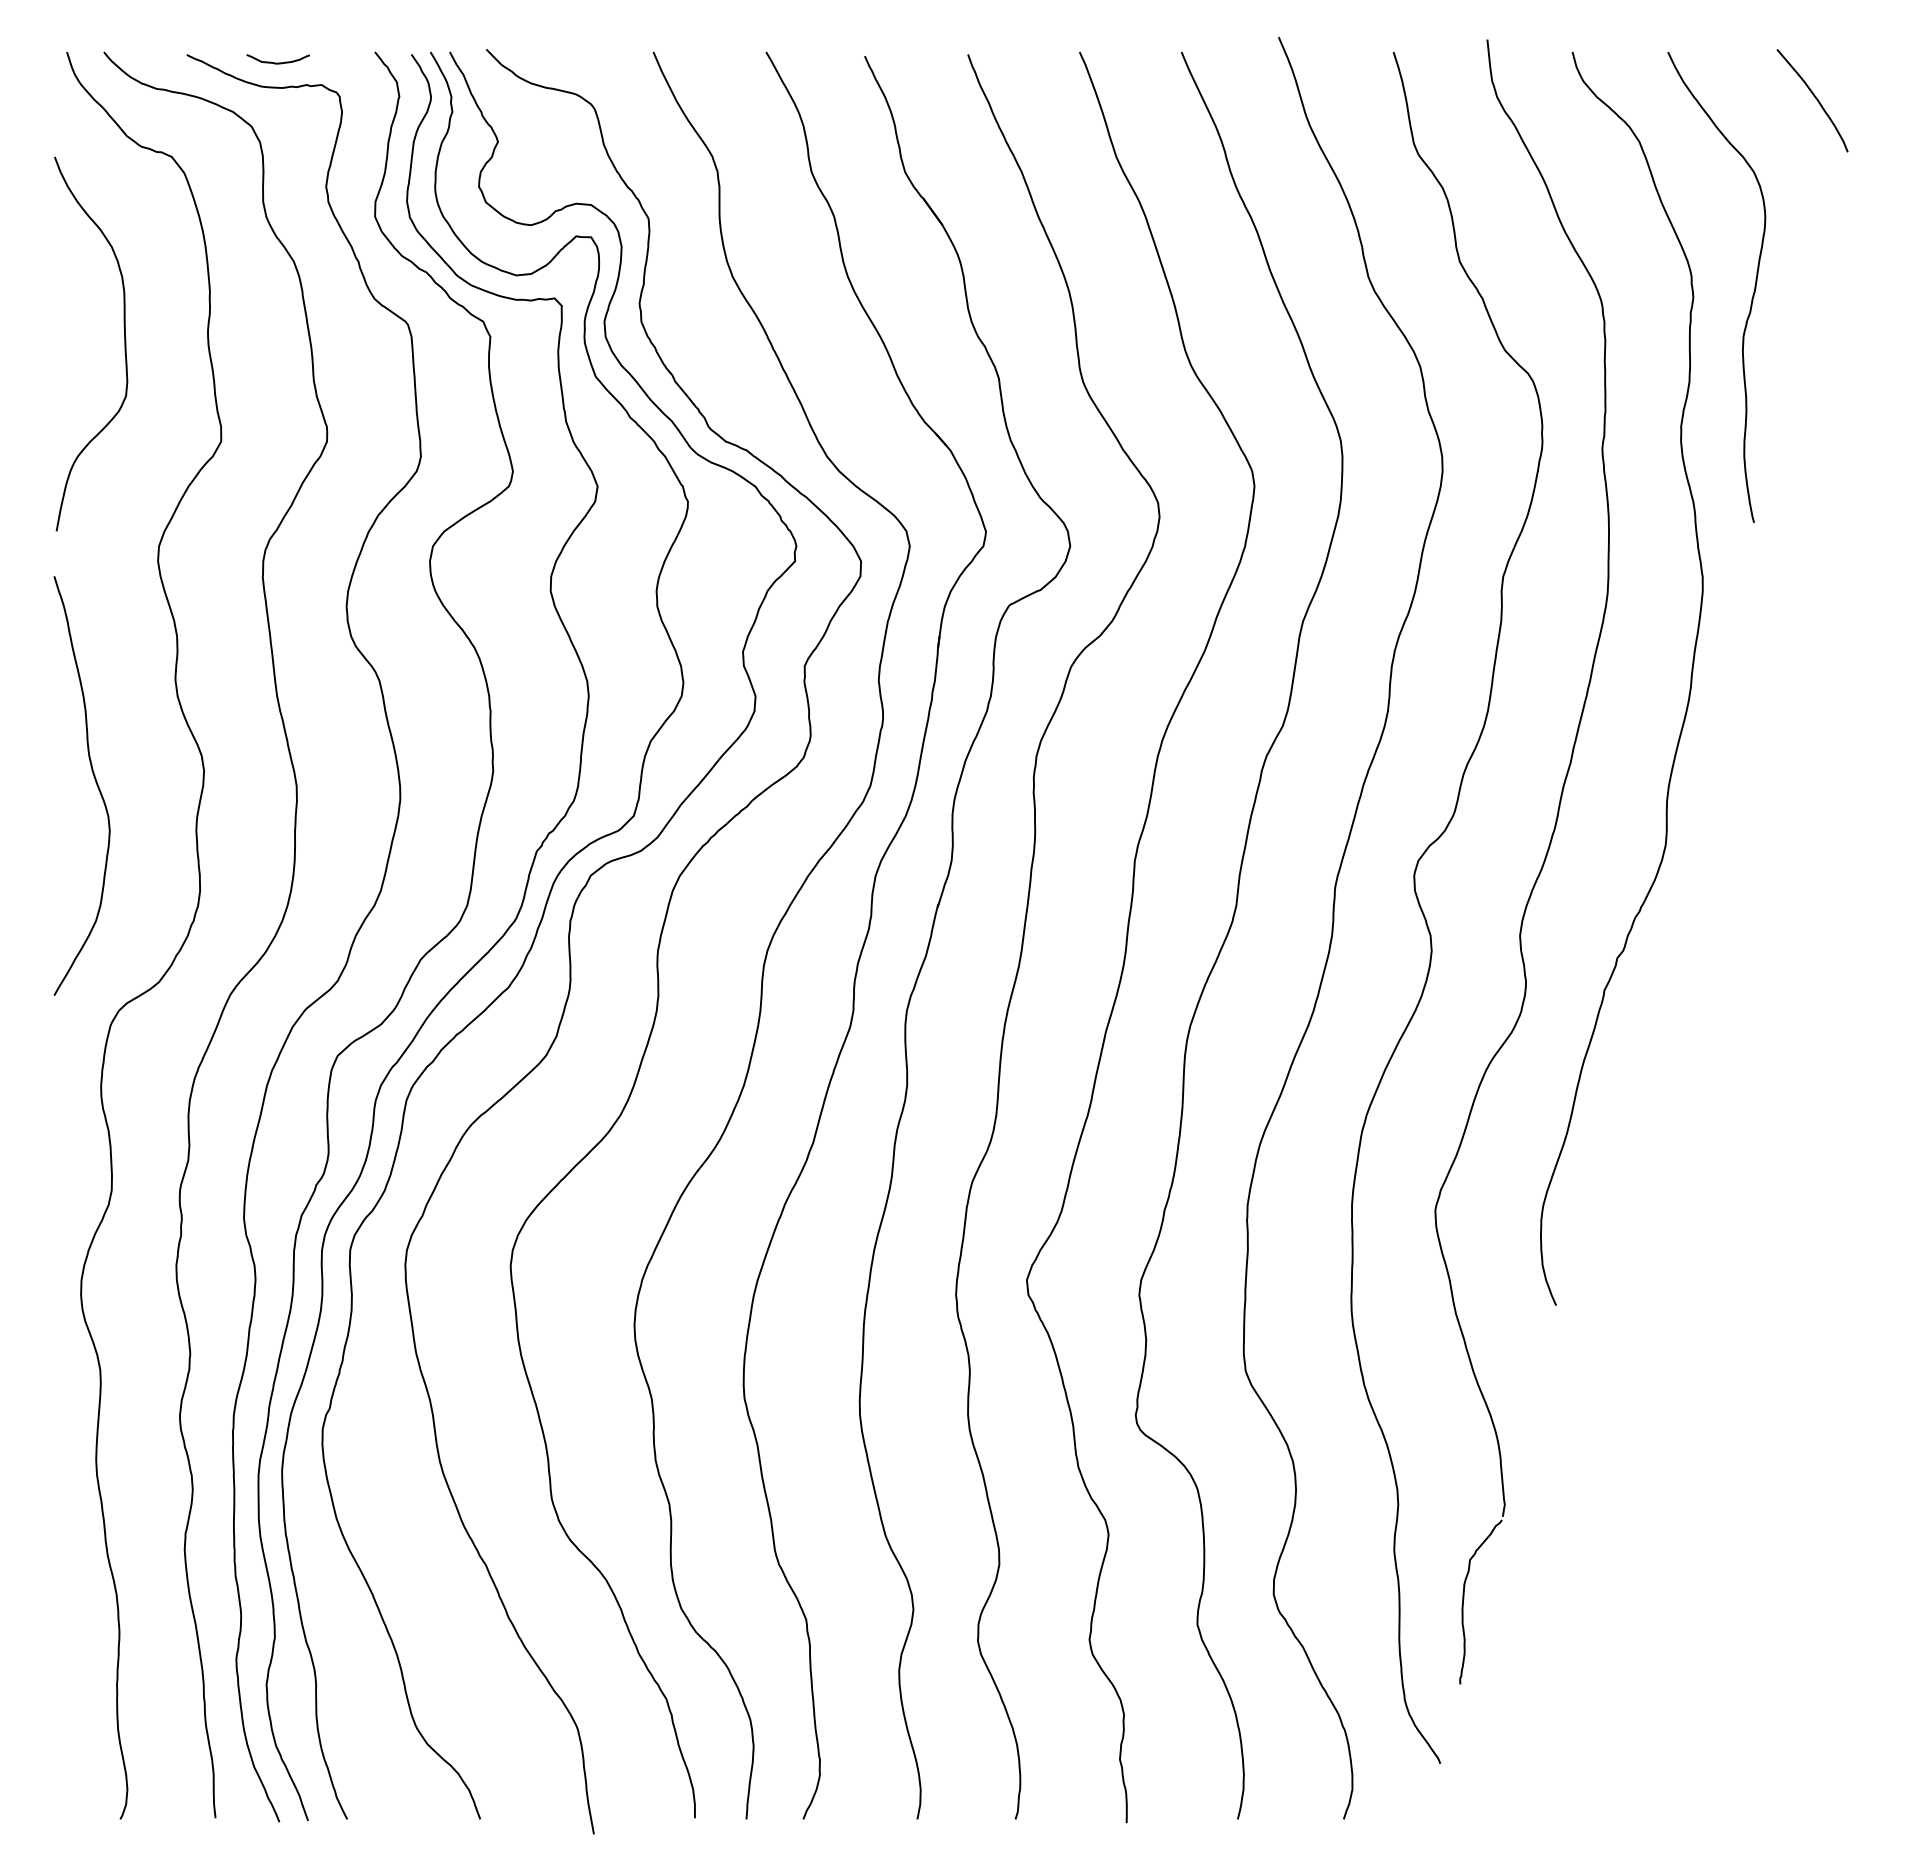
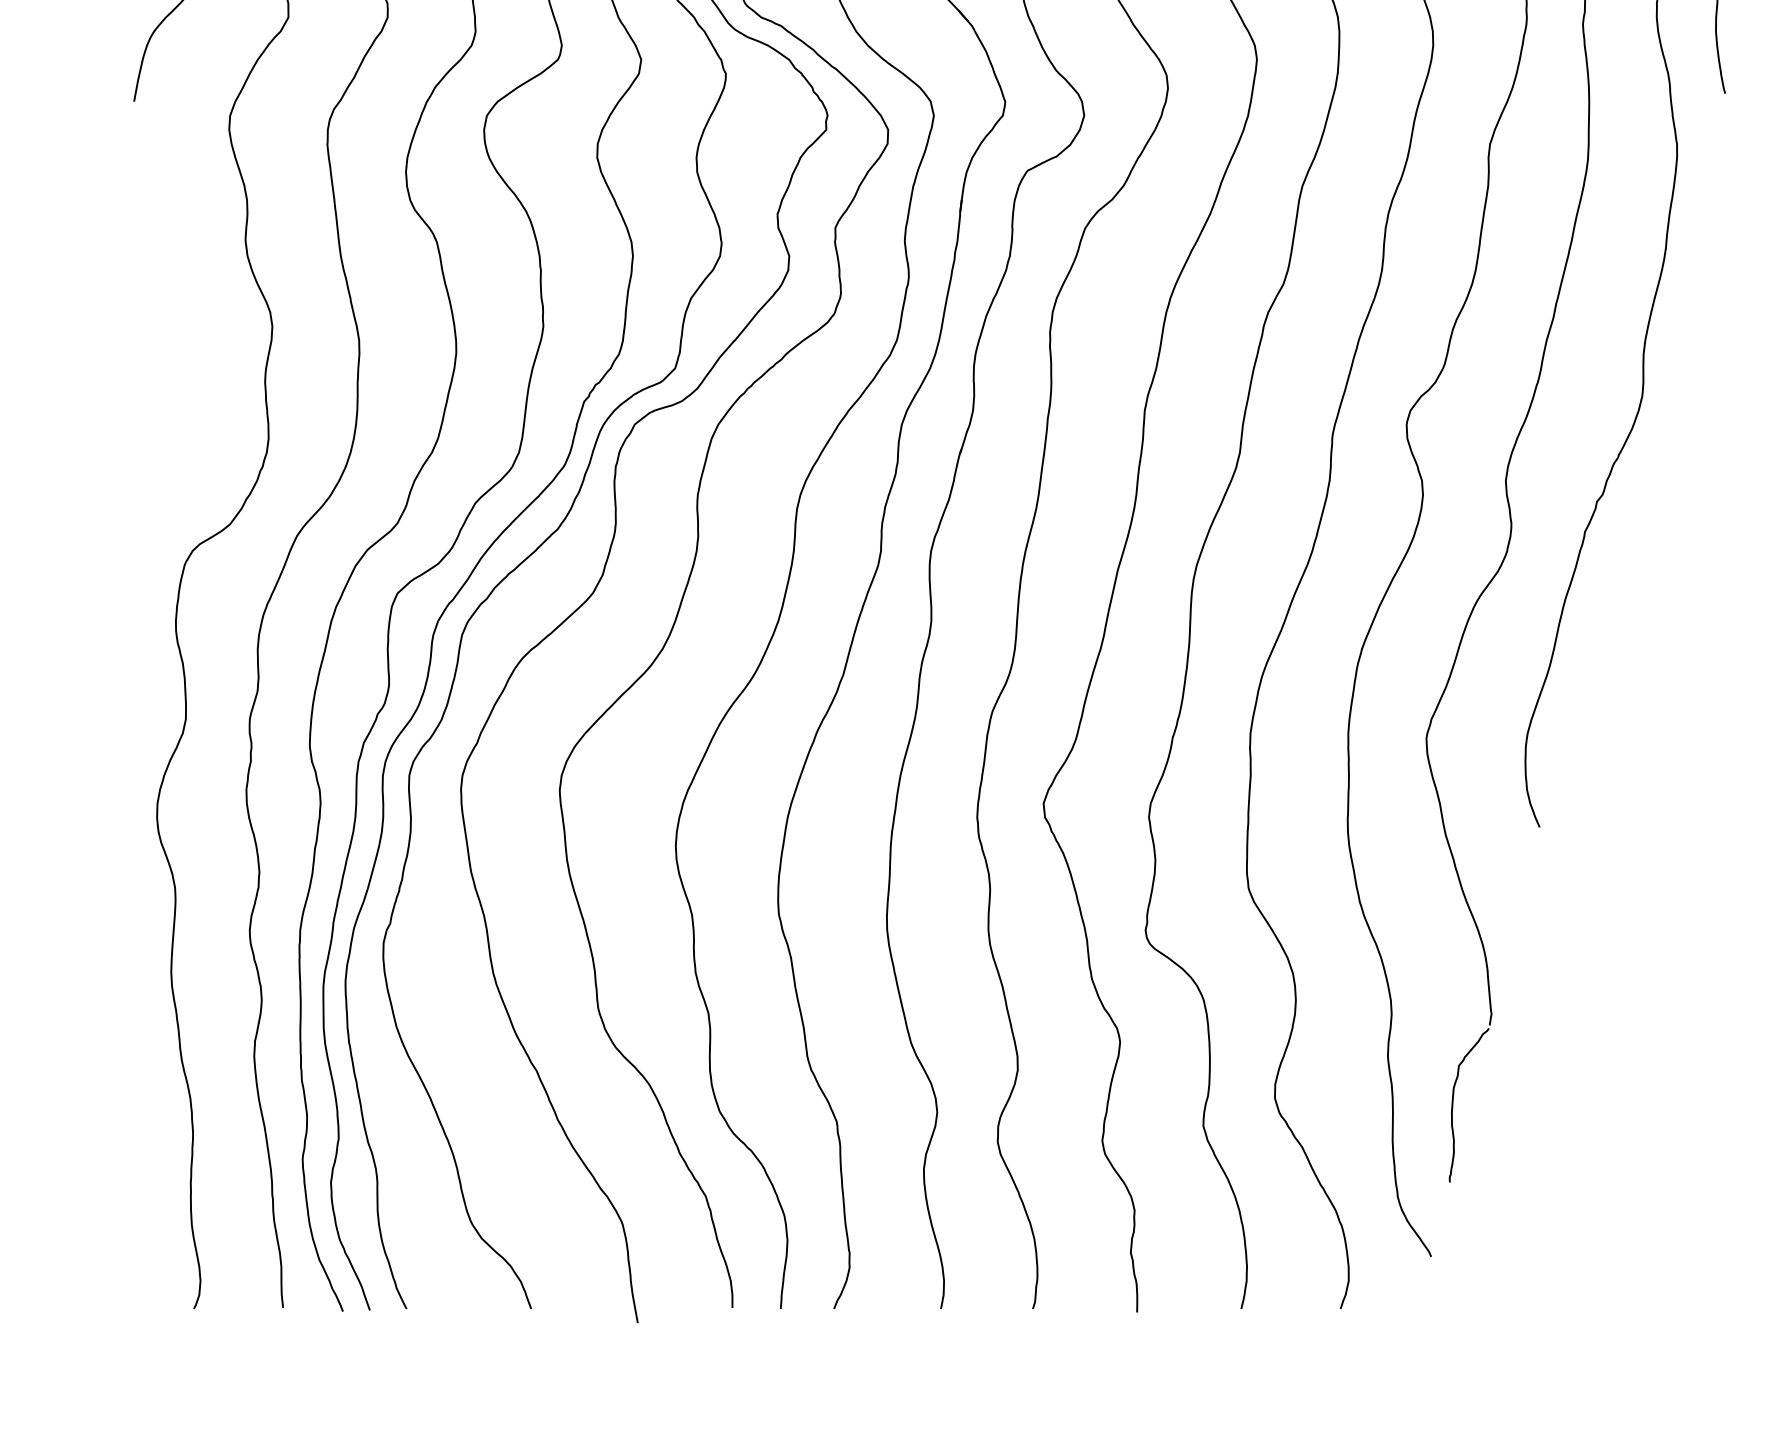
curve: (94, 779) -> (169, 334), removed

